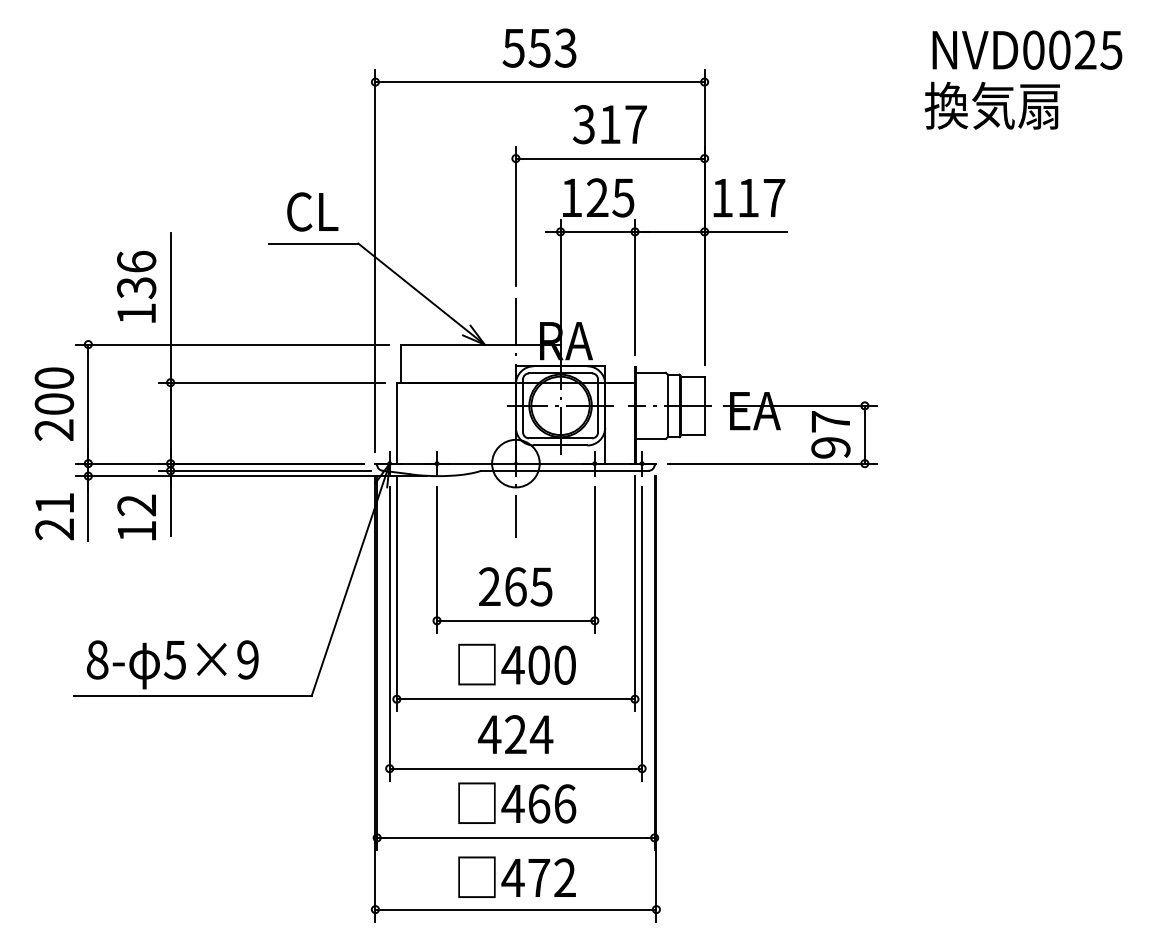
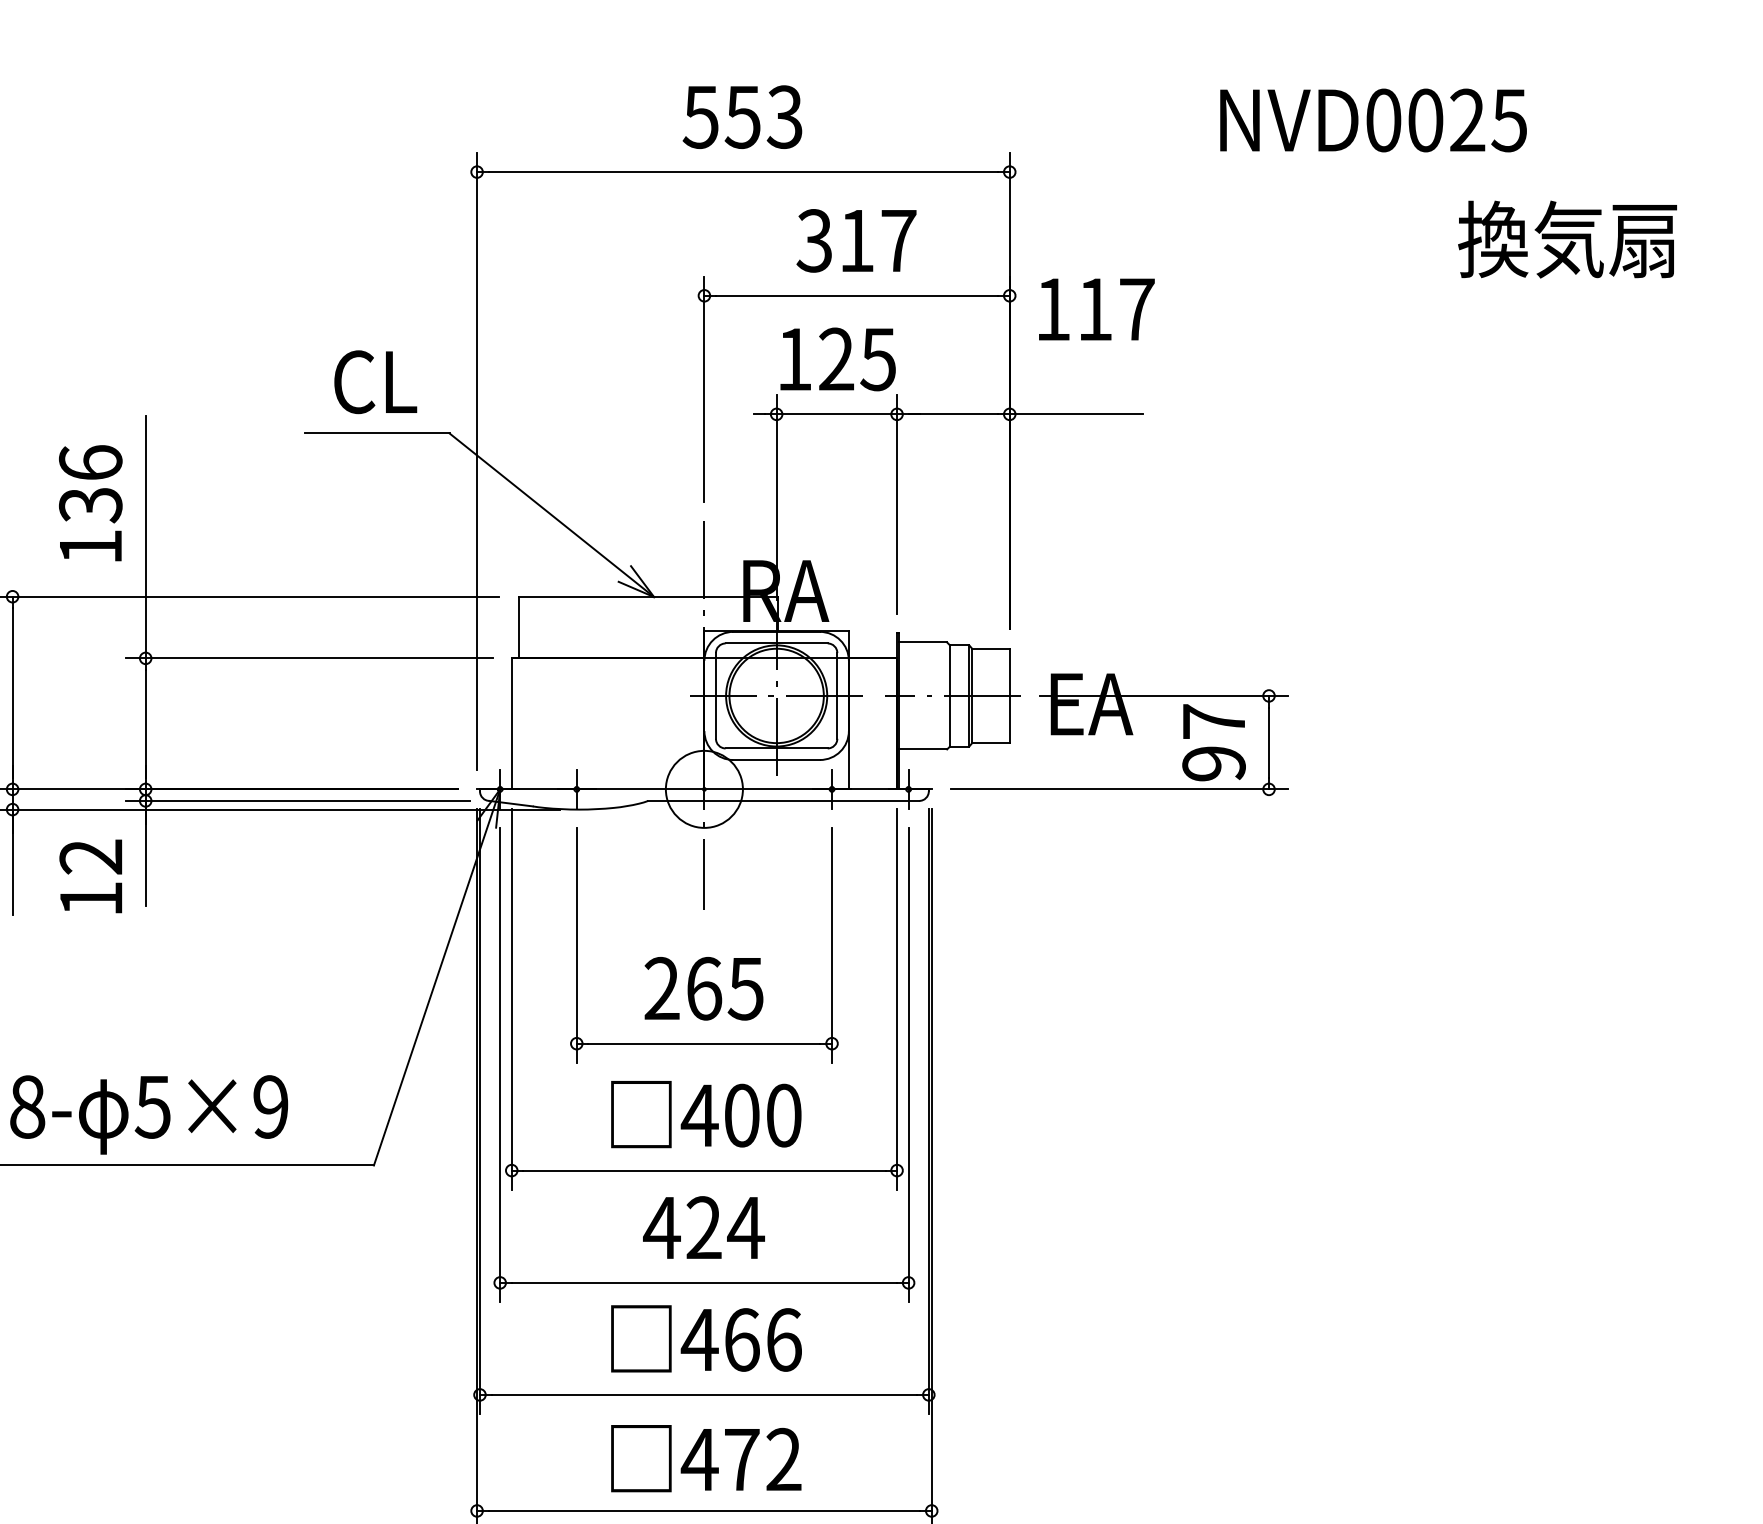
text: (1027, 49) -> (1373, 119), moved
text: (991, 105) -> (1566, 239), moved
text: (749, 198) -> (1096, 310), moved

